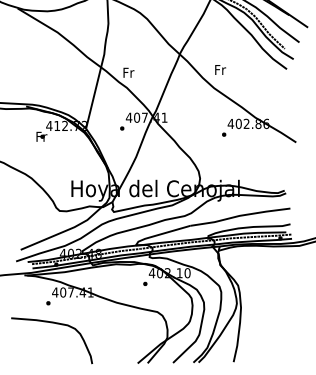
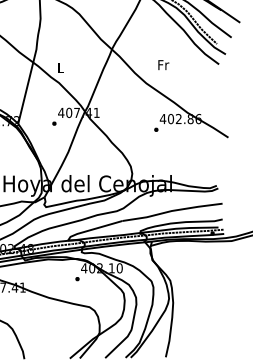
text: (220, 69) -> (163, 64), moved
text: (128, 72) -> (60, 67), Fr -> L

